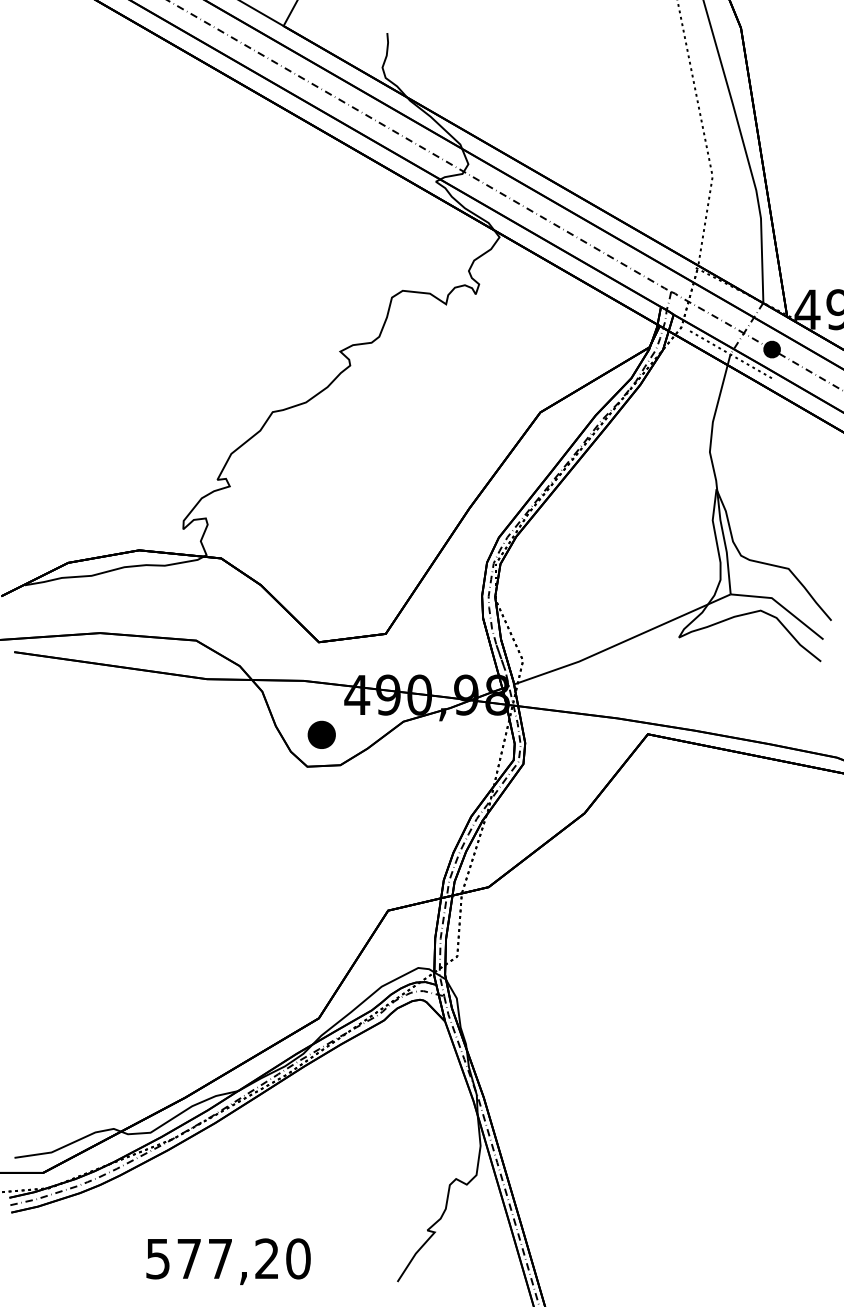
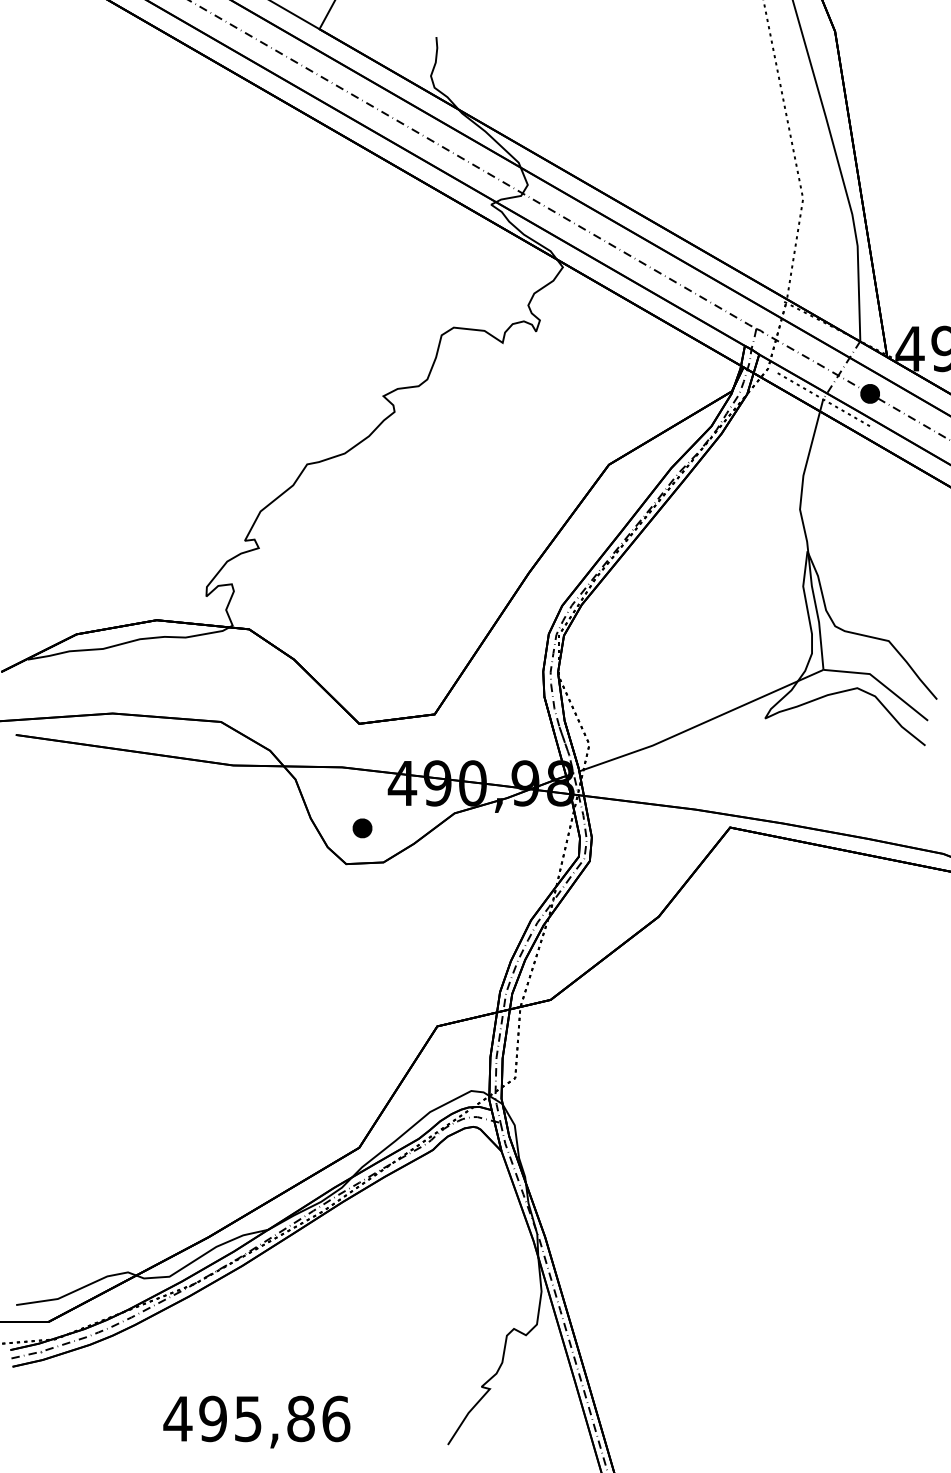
part: (321, 735) -> (362, 828), size x0.62
text: (227, 1258) -> (256, 1418), 577,20 -> 495,86

